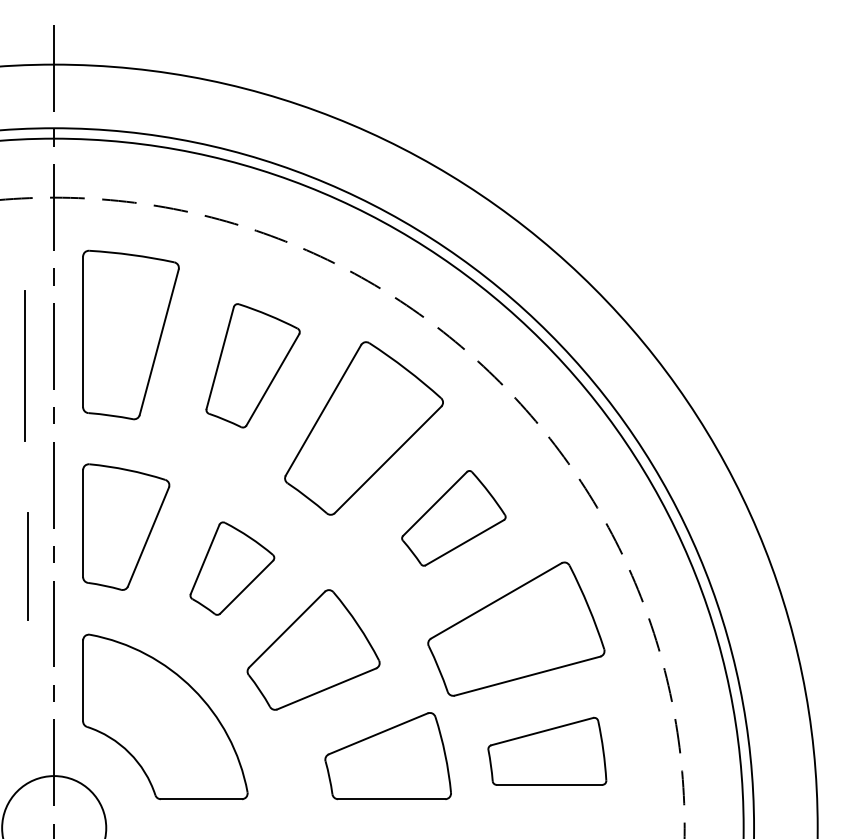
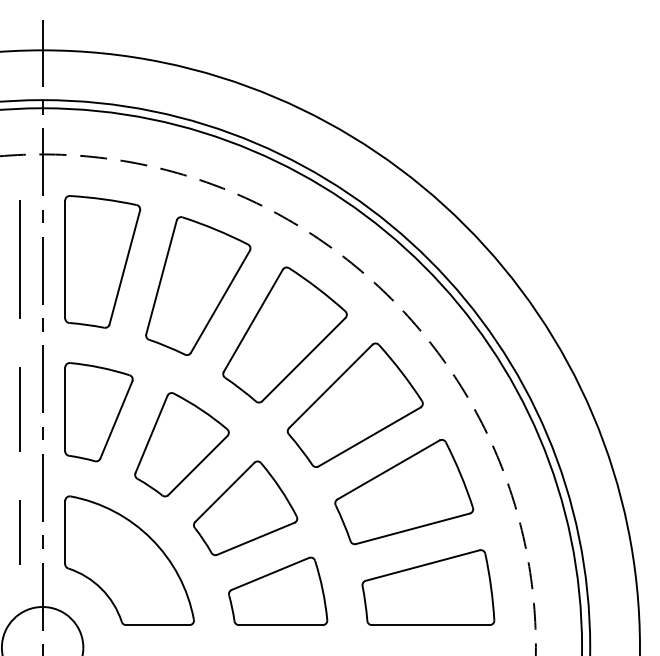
line: (24, 365) -> (19, 259), moved
part: (252, 365) -> (197, 285), size x1.43
part: (453, 518) -> (355, 405), size x1.67
line: (27, 566) -> (19, 409), moved
part: (232, 568) -> (182, 444), size x1.43
line: (25, 680) -> (20, 532), added
part: (547, 751) -> (428, 587), size x1.43
part: (387, 756) -> (277, 591), moved

